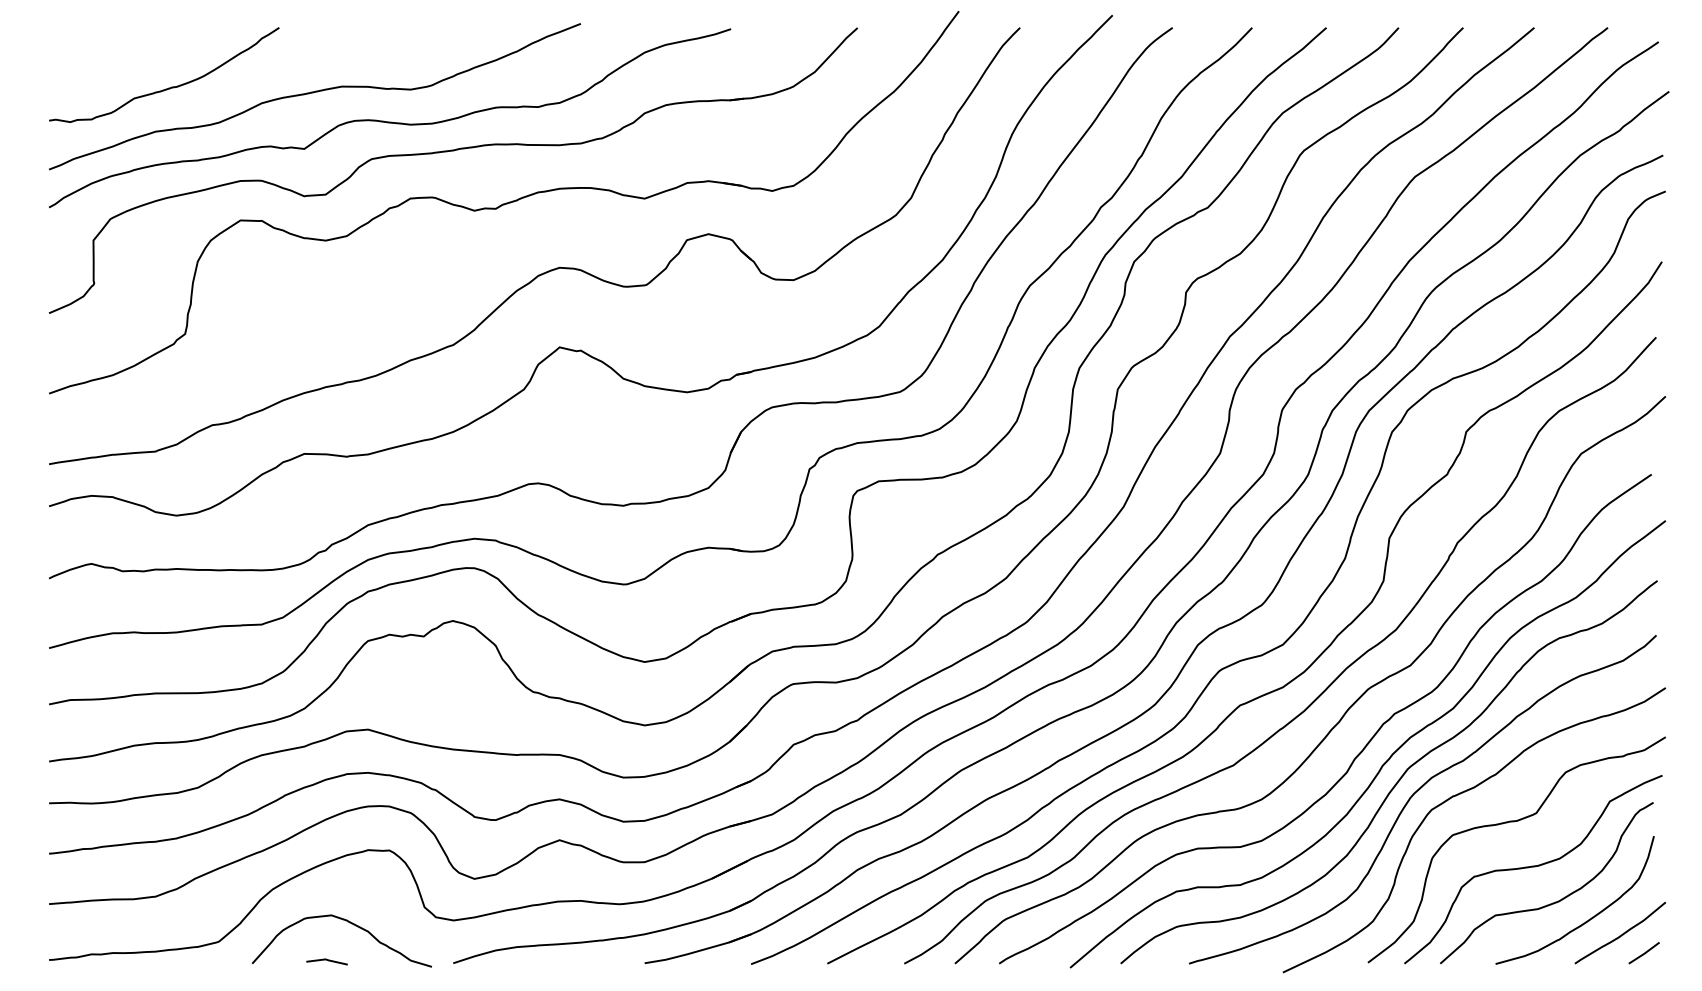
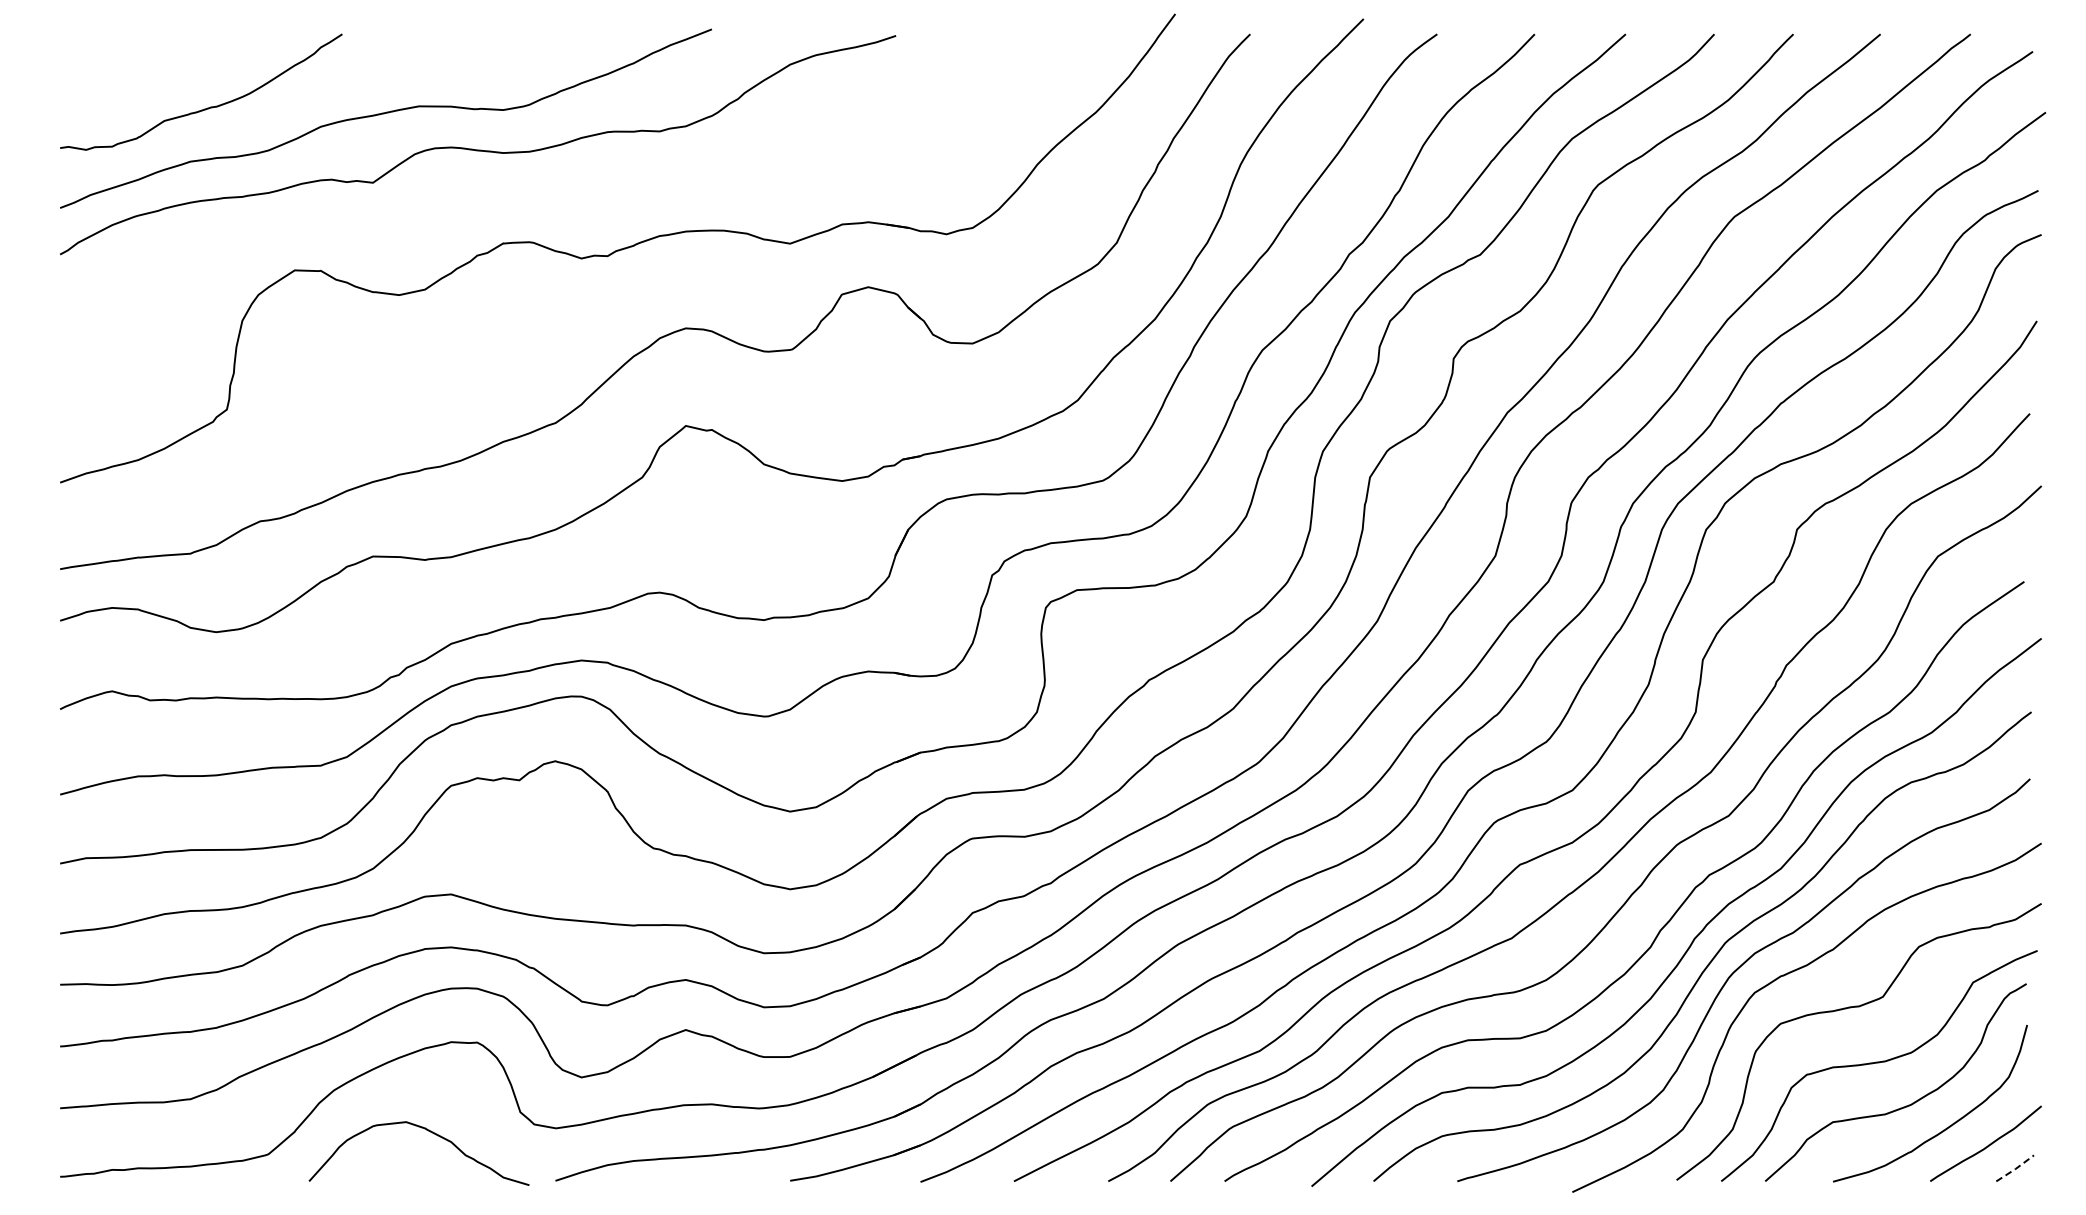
part: (449, 152) -> (550, 186), removed
line: (1644, 954) -> (2015, 1169), solid -> dashed
line: (326, 960) -> (400, 1177), removed

